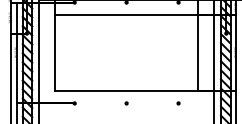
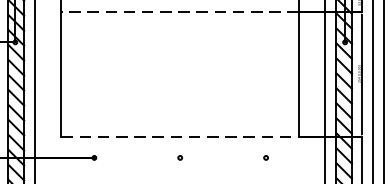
line: (126, 15) -> (180, 12), solid -> dashed
line: (126, 90) -> (180, 136), solid -> dashed

